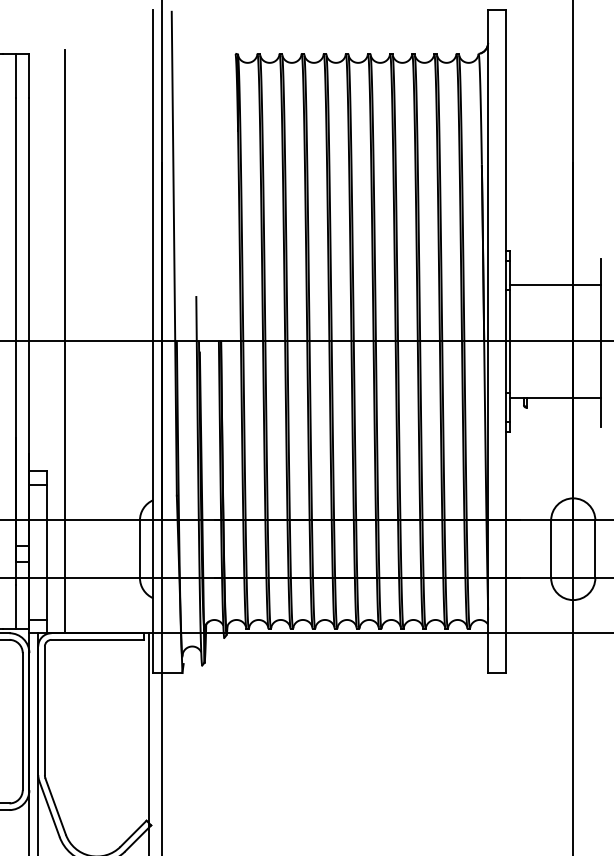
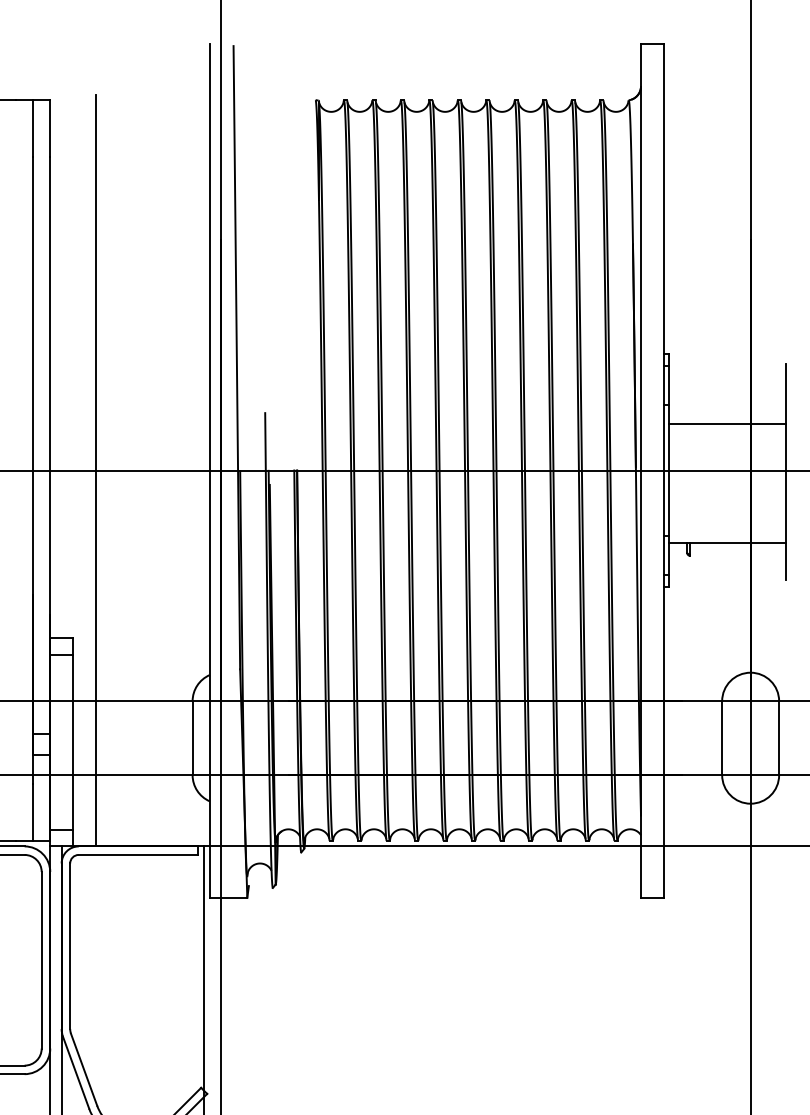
line: (555, 285) -> (727, 424), moved

